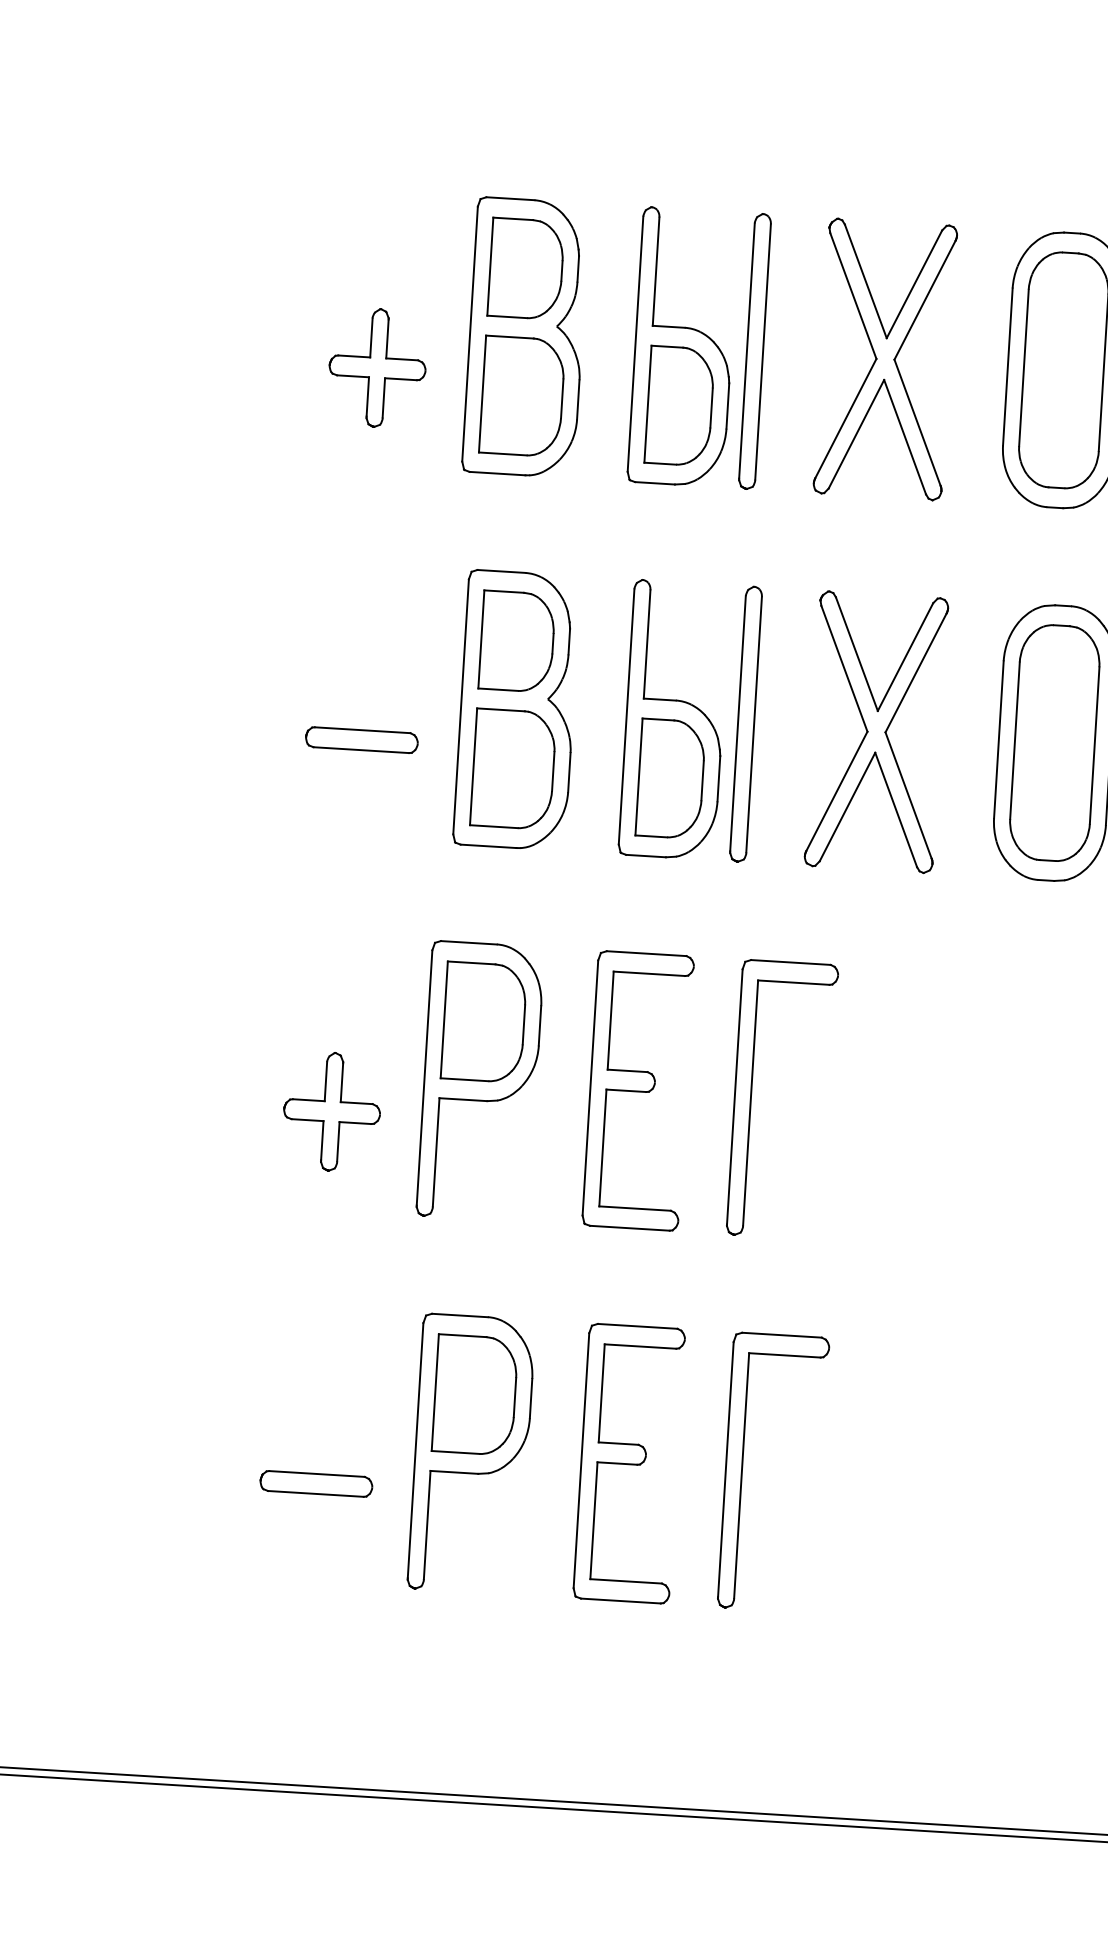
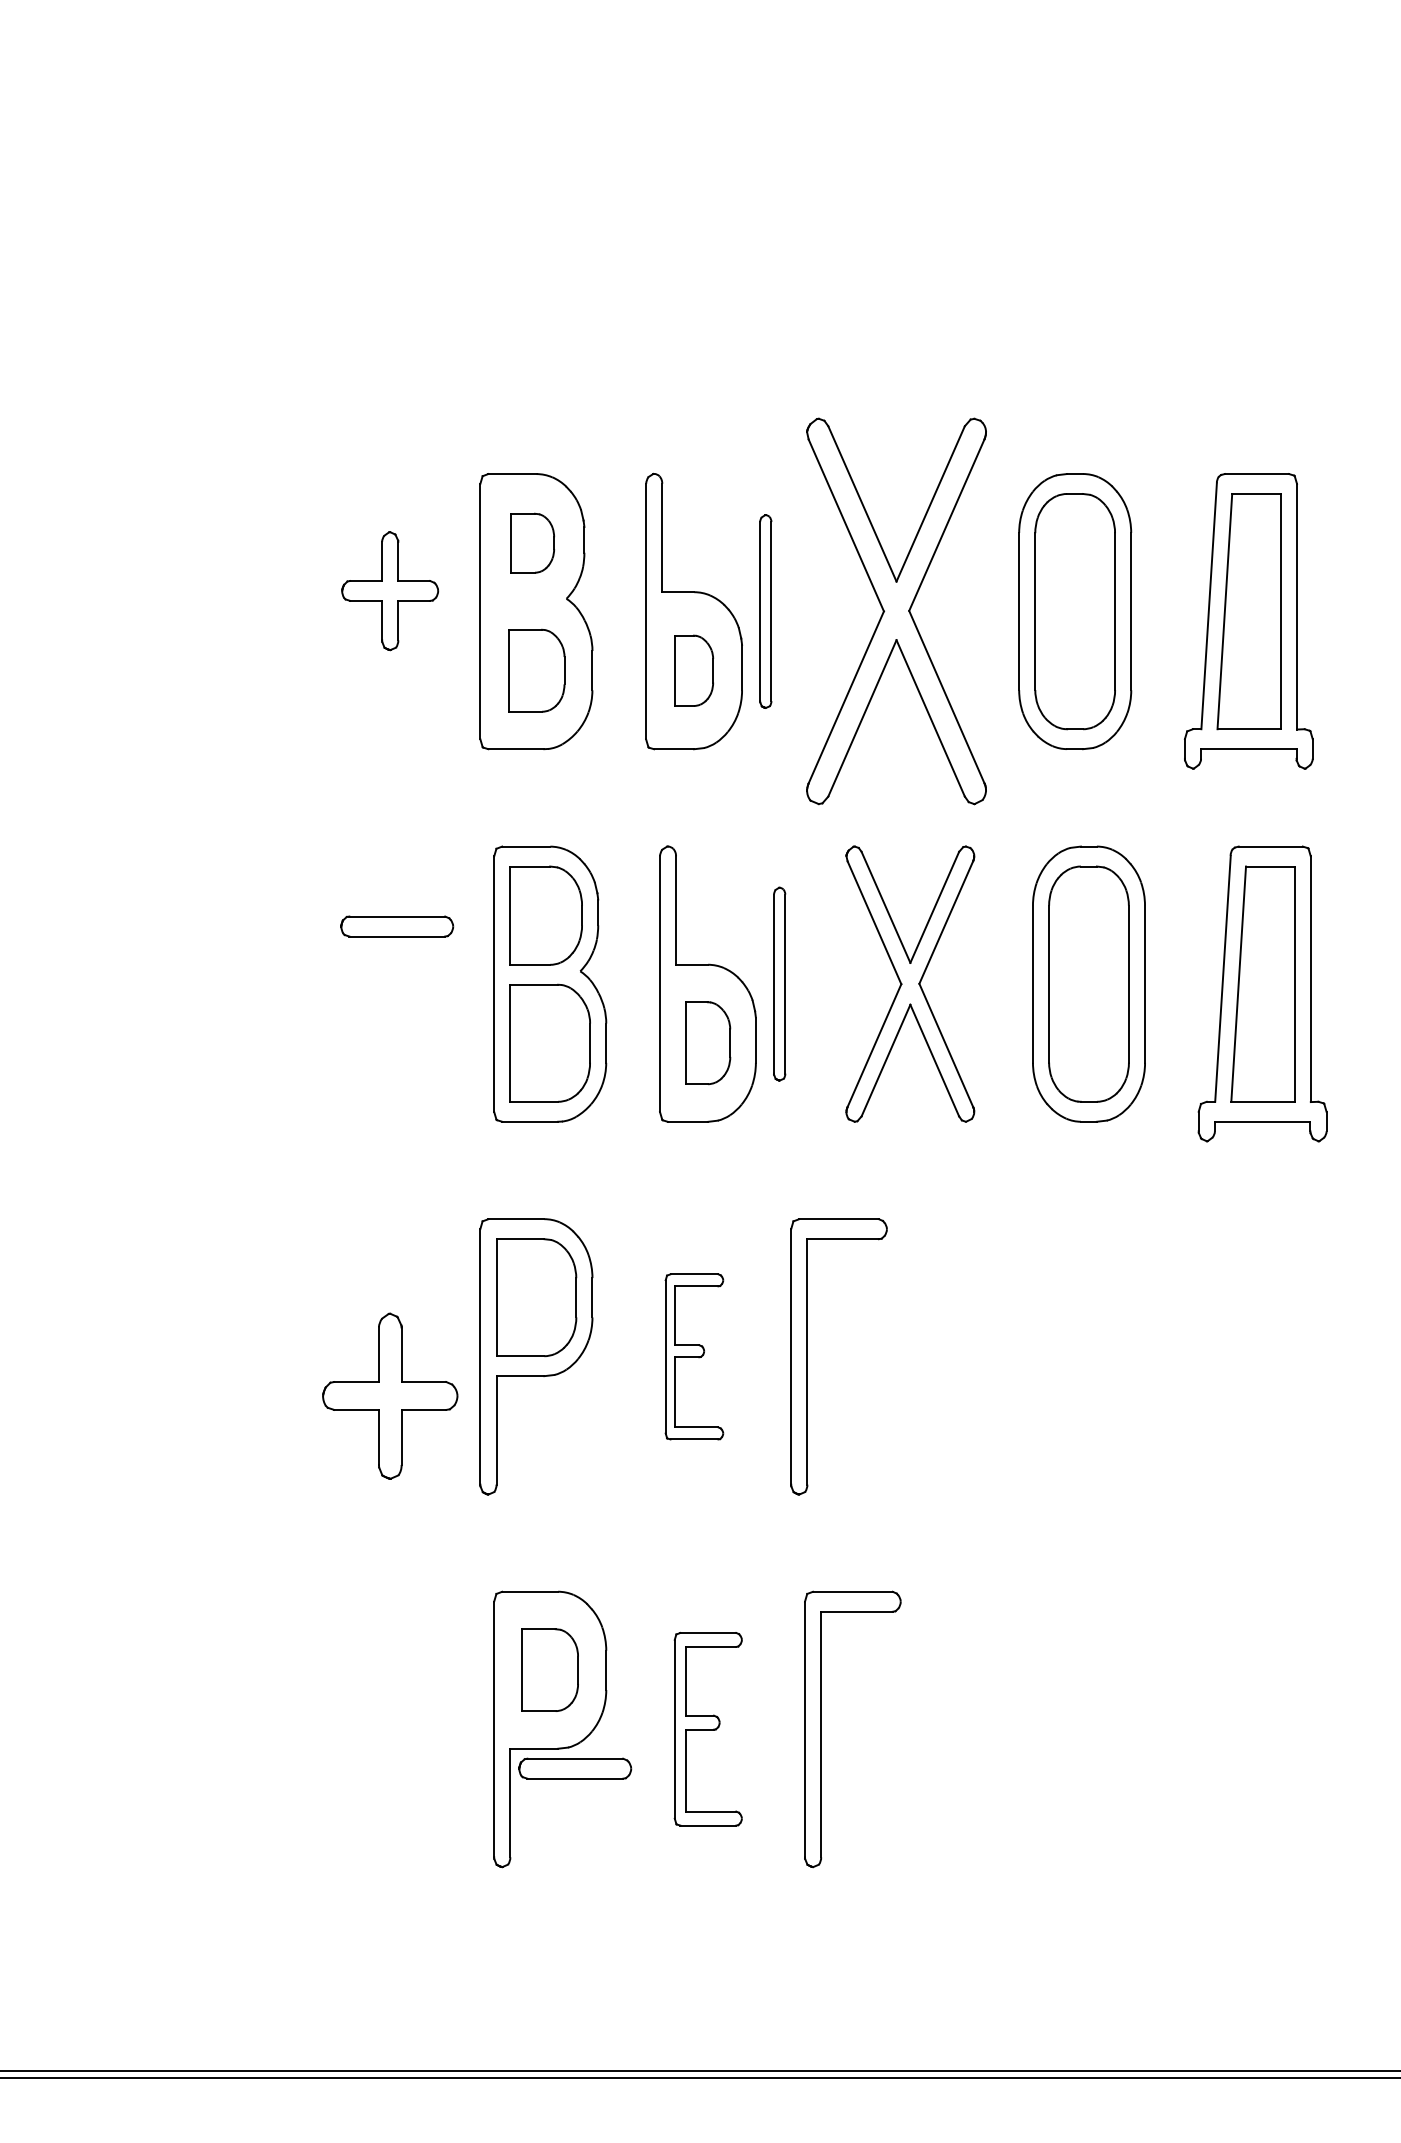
part: (526, 269) -> (532, 543), size x0.6
part: (754, 351) -> (765, 611), size x0.7
part: (885, 359) -> (896, 611), size x1.4
part: (377, 368) -> (390, 591), moved
part: (522, 396) -> (536, 670), size x0.7
part: (679, 405) -> (693, 670), size x0.6
part: (745, 723) -> (779, 983), size x0.7
part: (362, 740) -> (397, 926), moved
part: (670, 778) -> (707, 1042), size x0.7
part: (638, 1090) -> (694, 1356), size x0.6
part: (331, 1111) -> (389, 1396), size x1.4
part: (474, 1394) -> (549, 1669), size x0.7
part: (629, 1462) -> (708, 1728), size x0.7
part: (316, 1483) -> (575, 1768), moved

